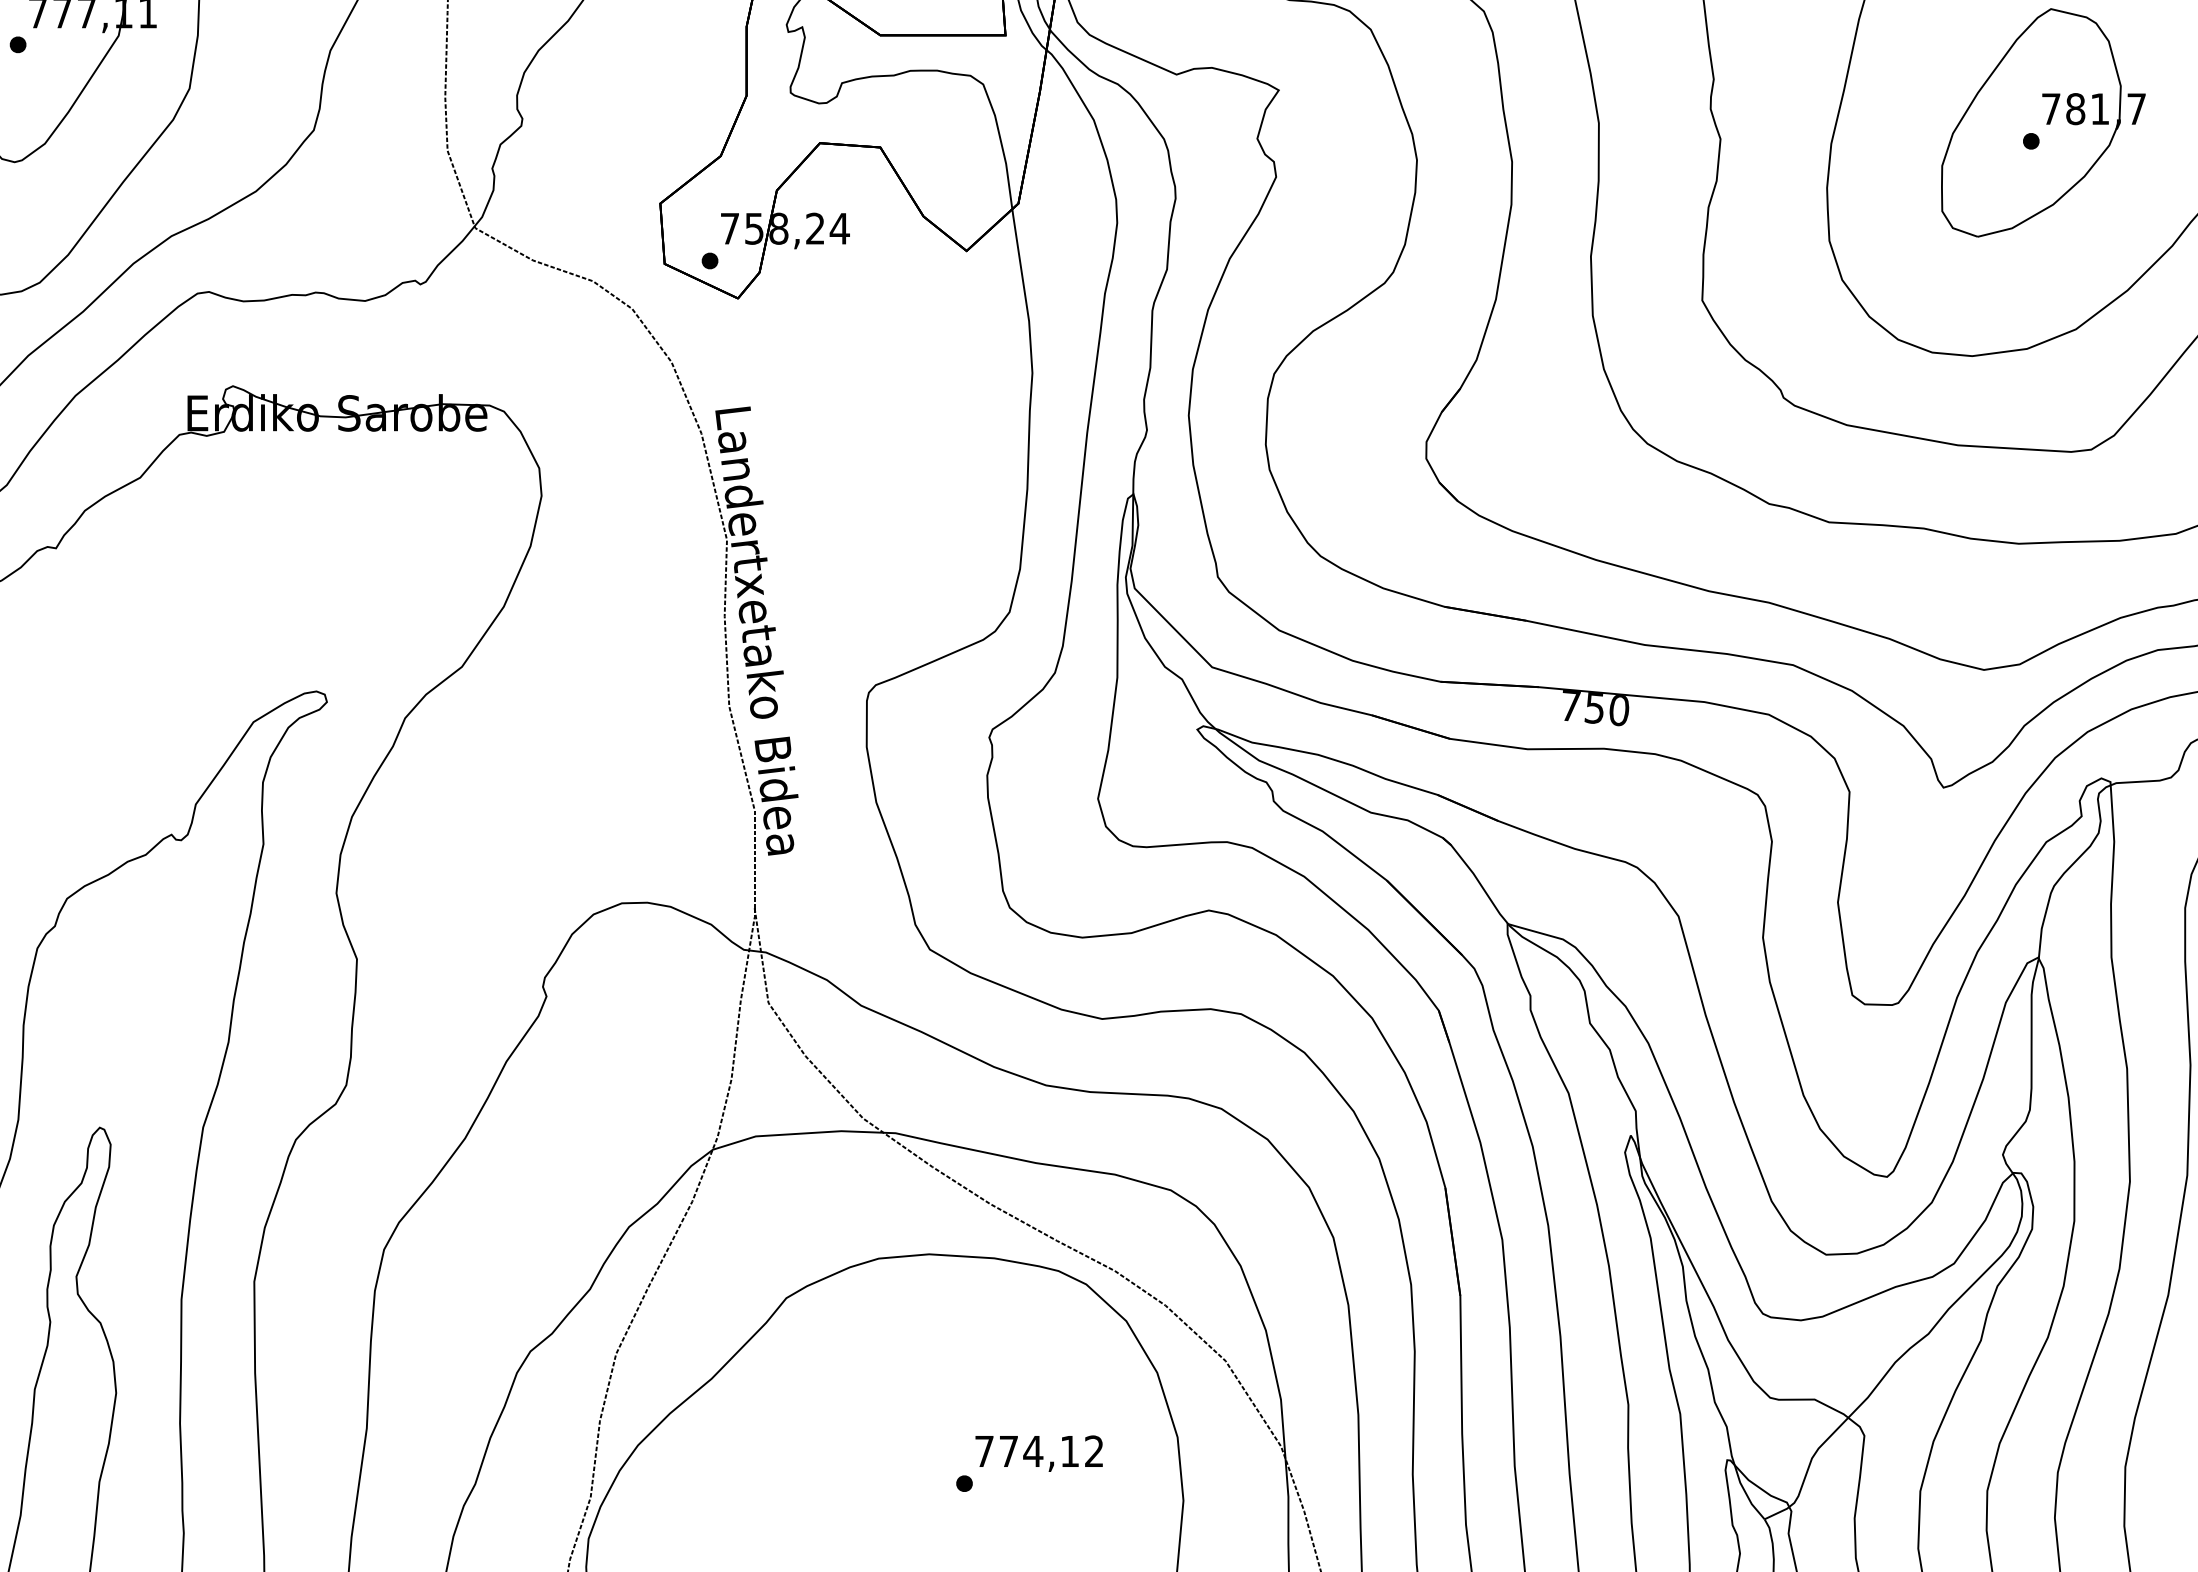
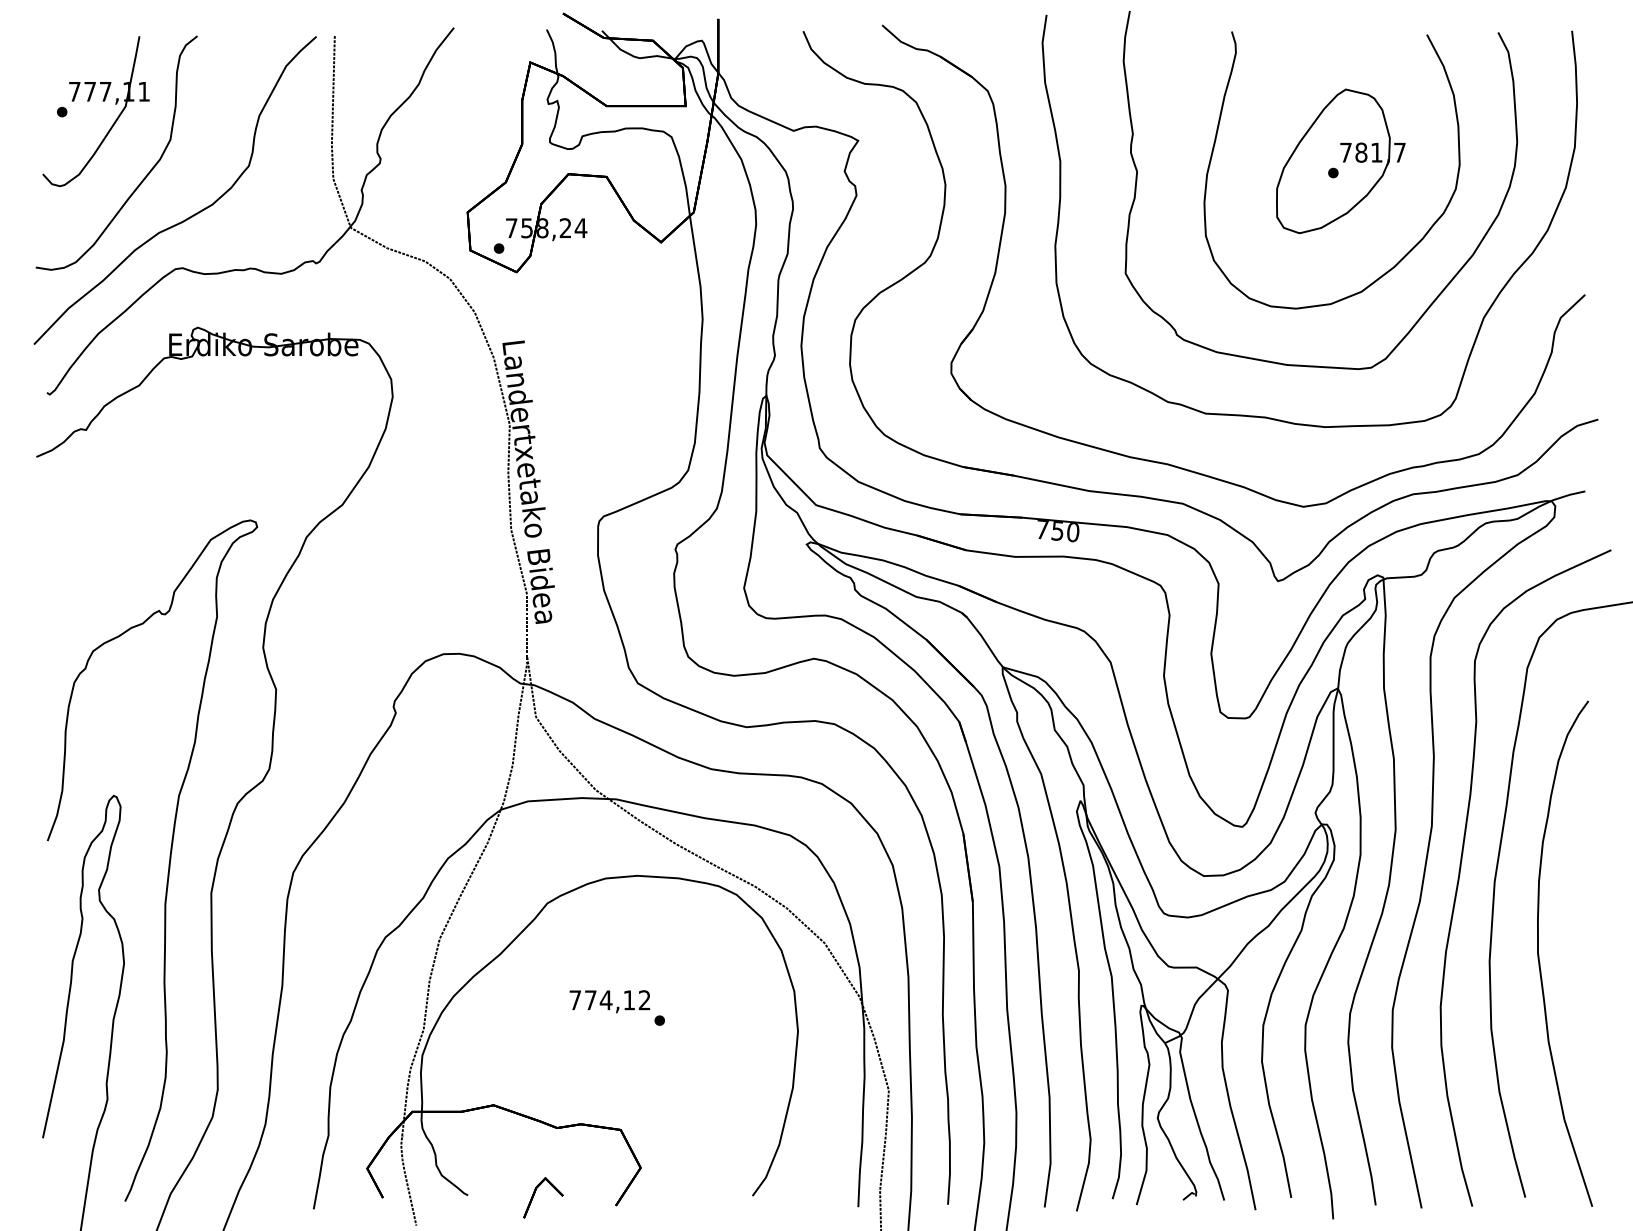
text: (1038, 1453) -> (609, 1001), moved

